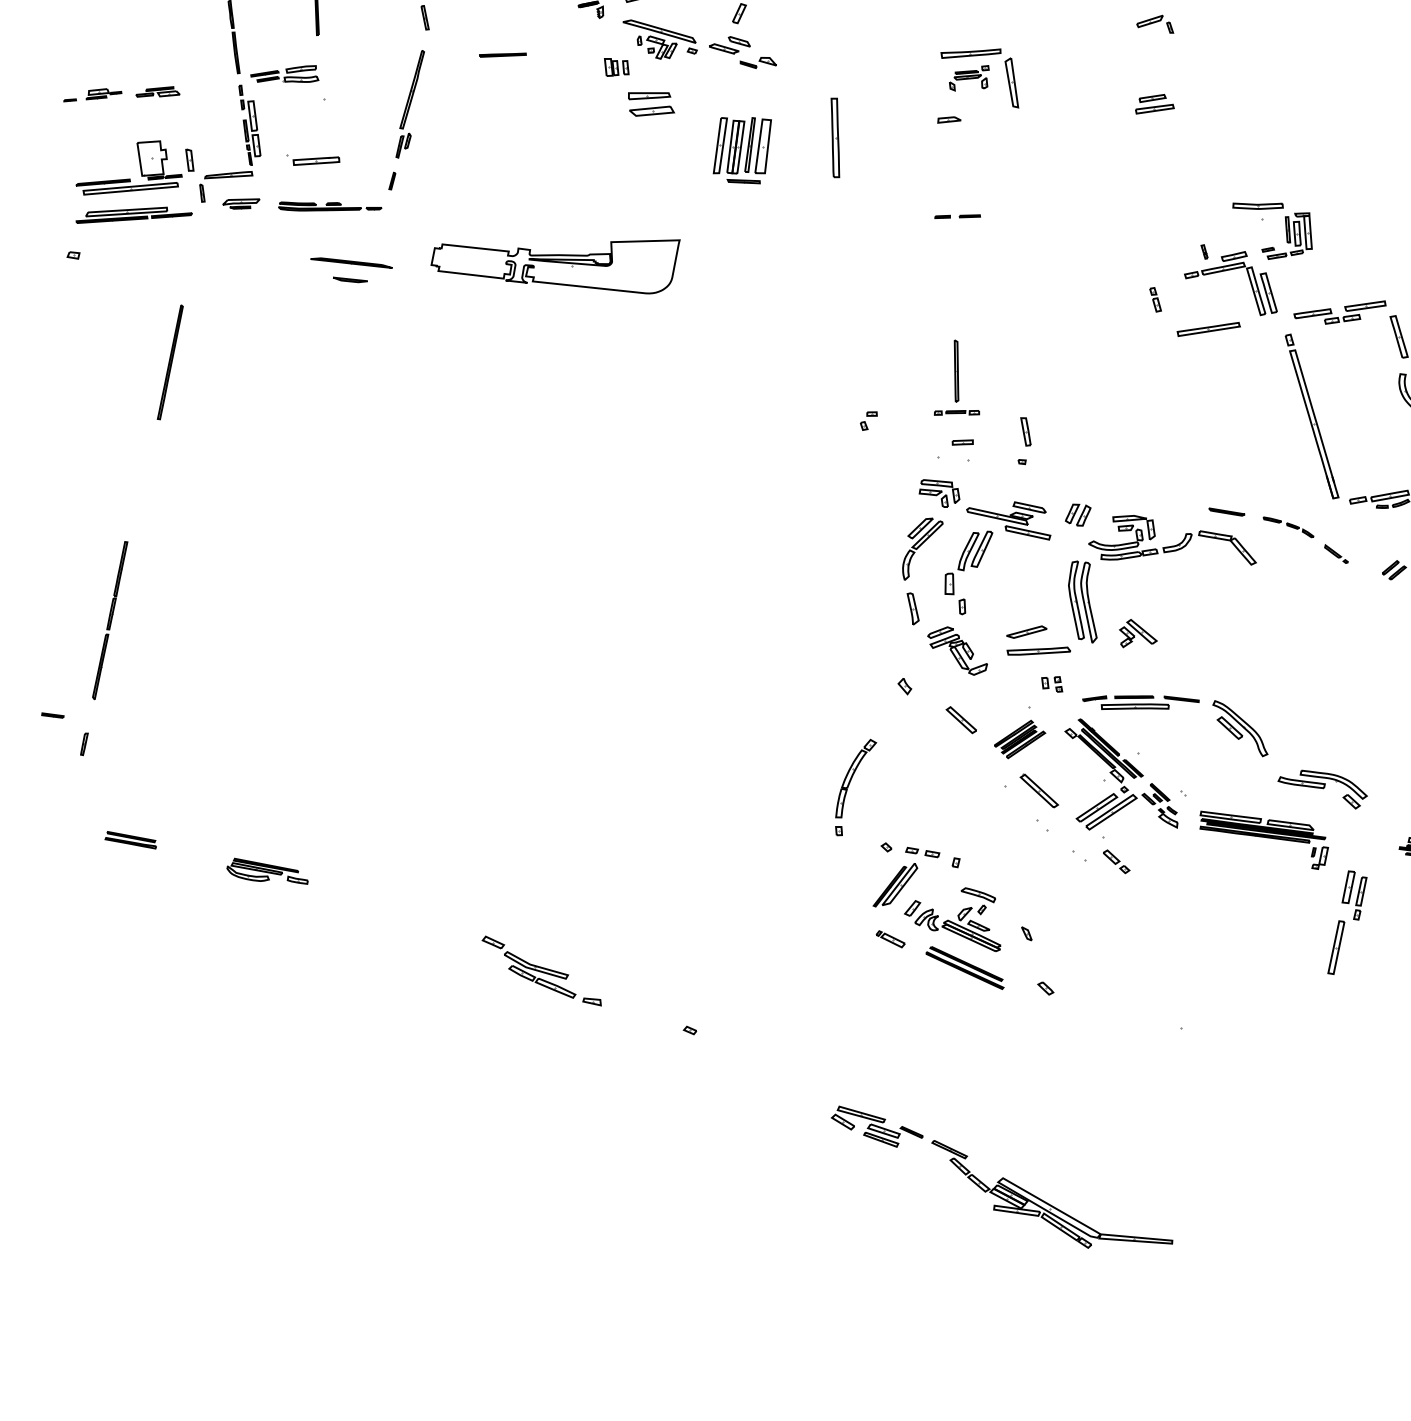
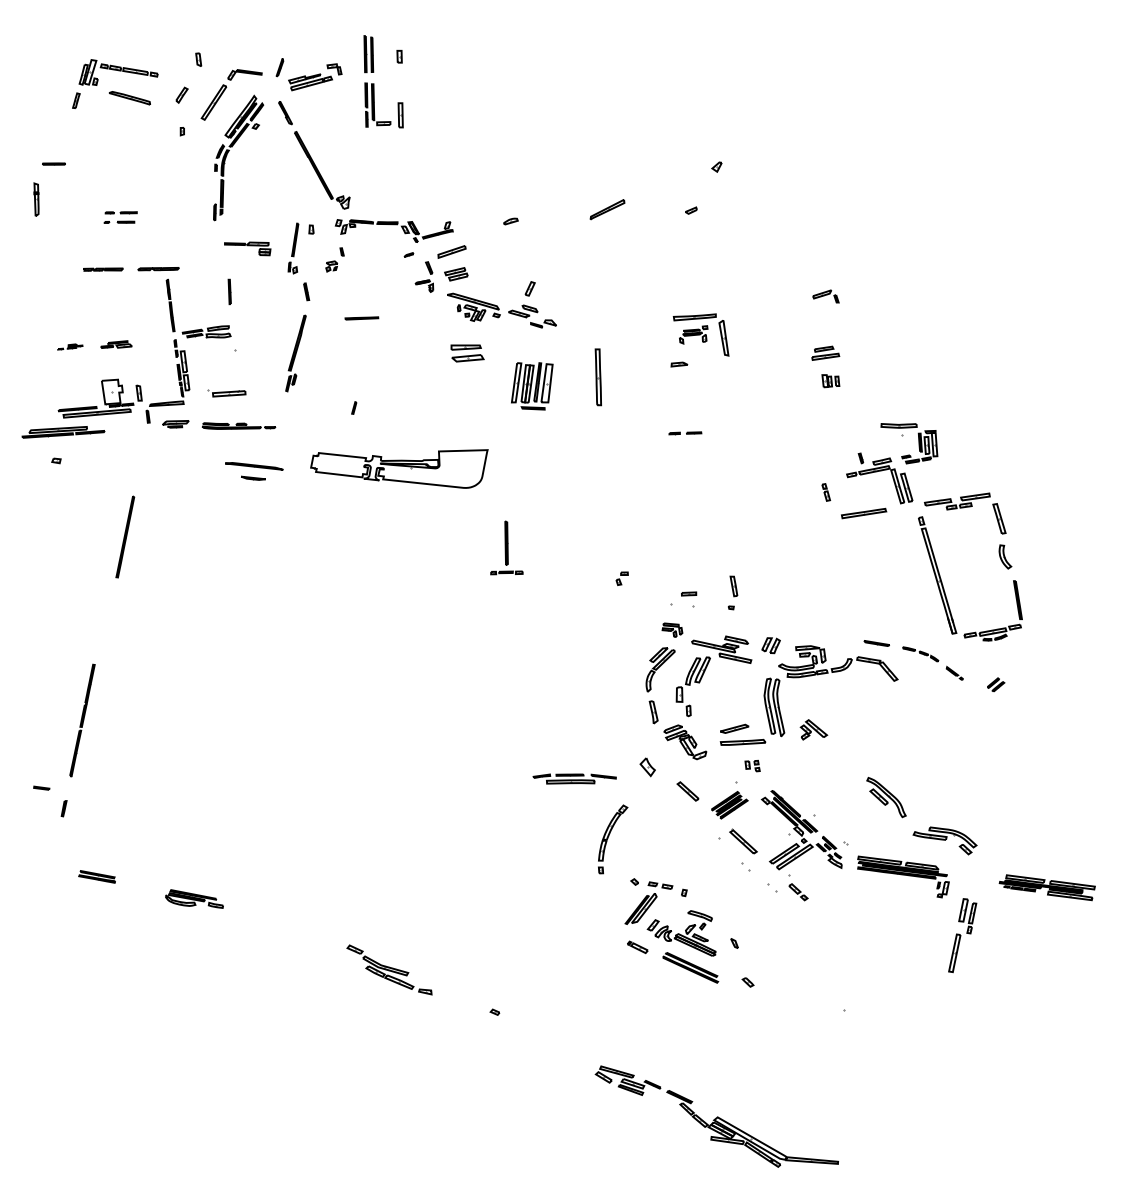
part: (616, 67) -> (830, 381), moved
part: (93, 94) -> (70, 346), size x0.6
part: (392, 180) -> (354, 407), moved
part: (134, 215) -> (63, 432), moved
part: (956, 377) -> (506, 547), moved
part: (939, 492) -> (672, 629), size x0.7
part: (904, 686) -> (647, 767), size x1.6
part: (1140, 701) -> (574, 778), moved

